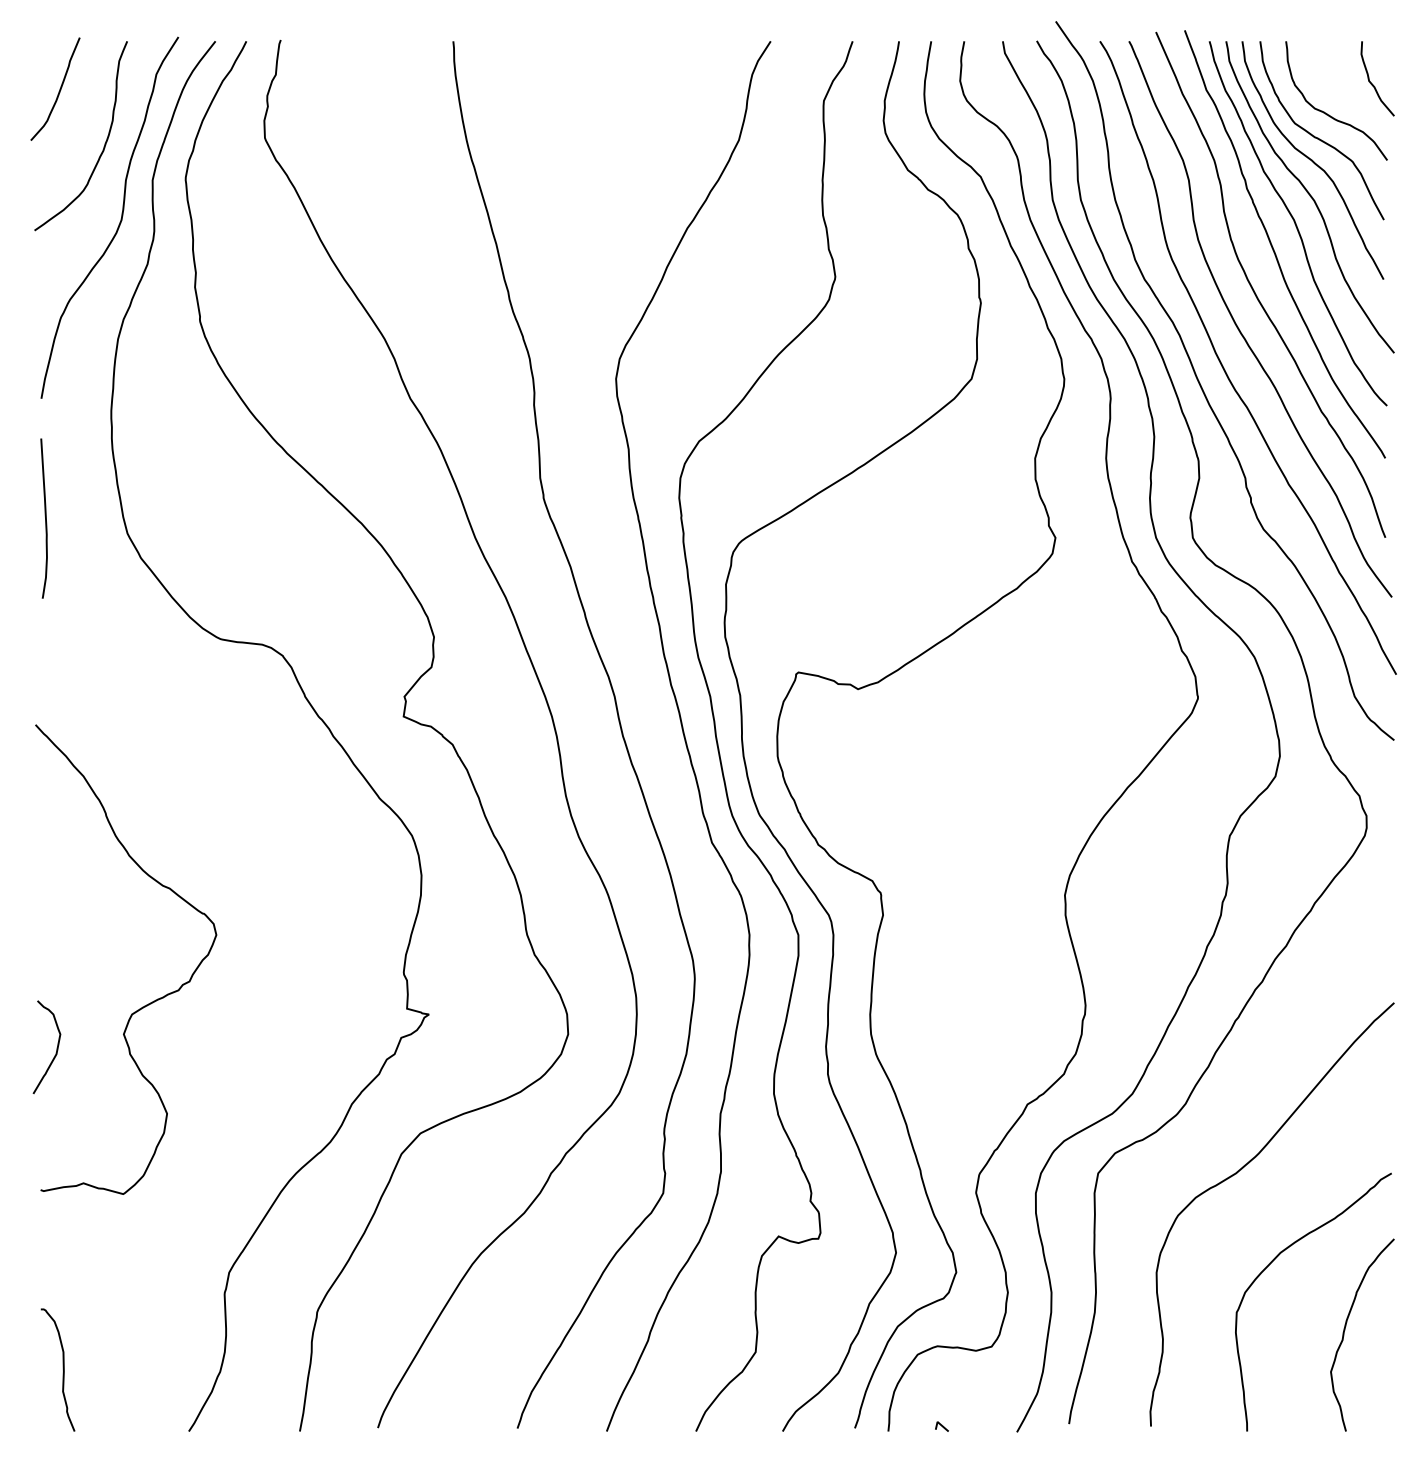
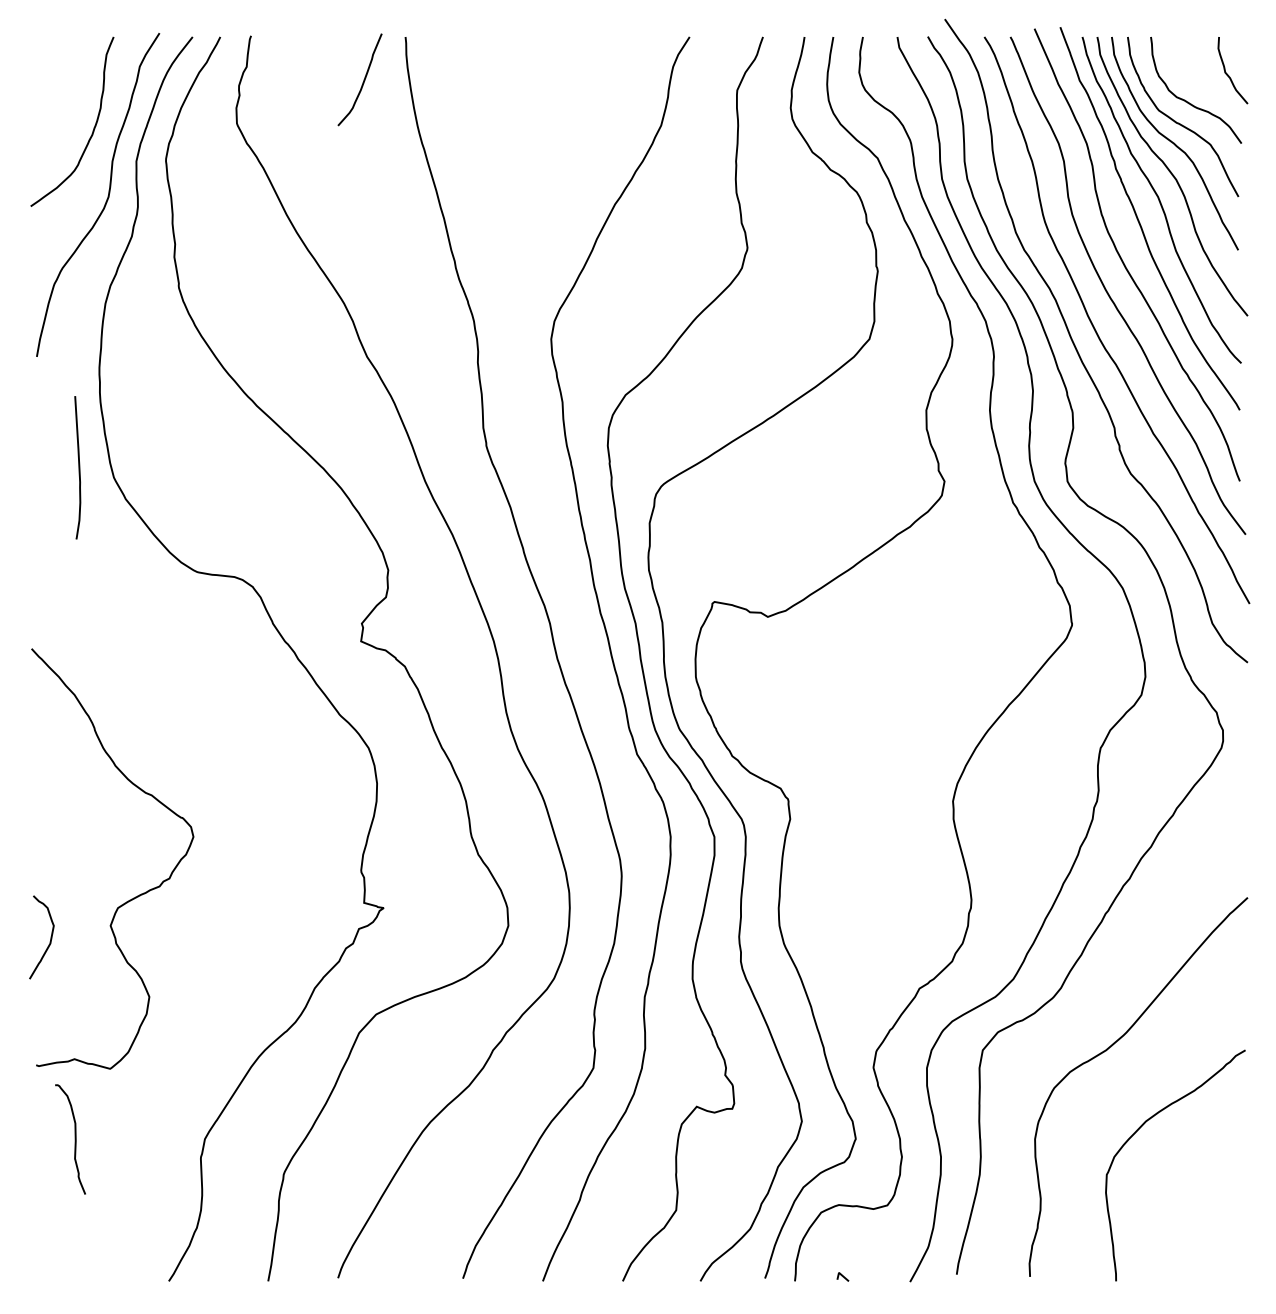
curve: (59, 88) -> (363, 79), moved
curve: (45, 518) -> (79, 467), moved
curve: (1345, 1330) -> (1204, 1190), removed
curve: (62, 1369) -> (74, 1139), moved

